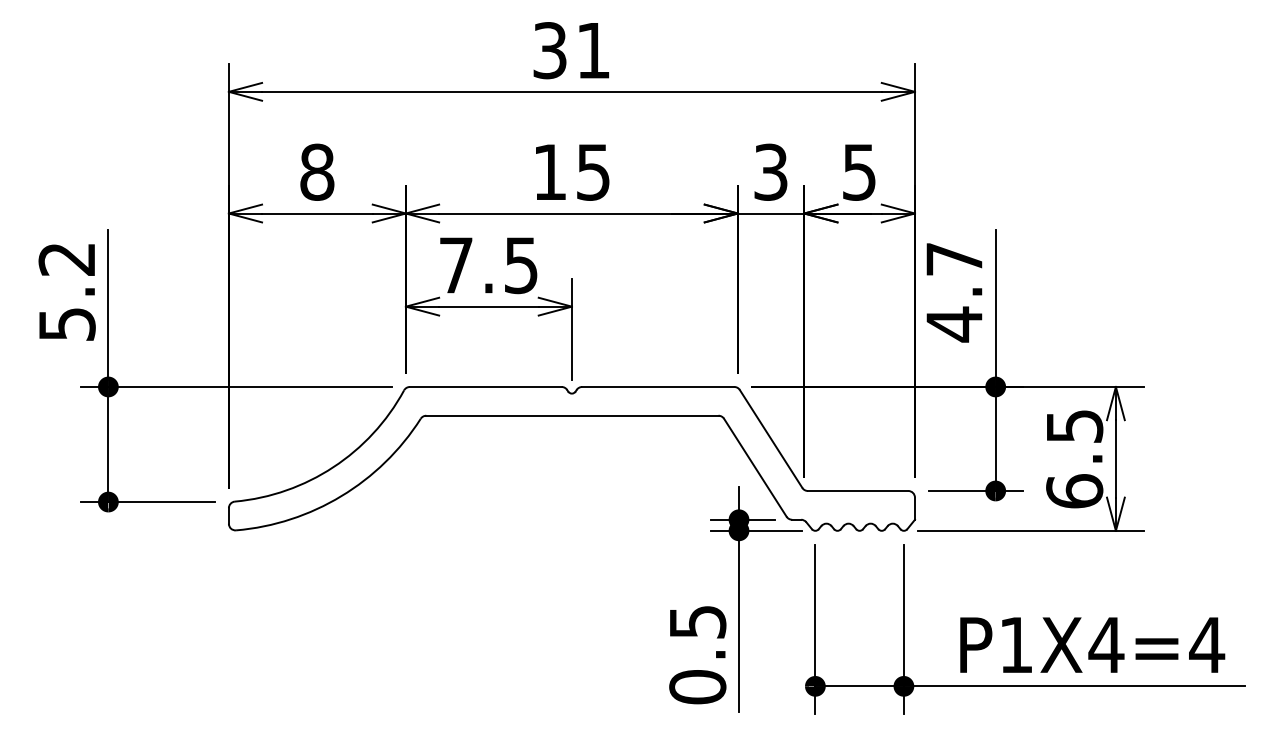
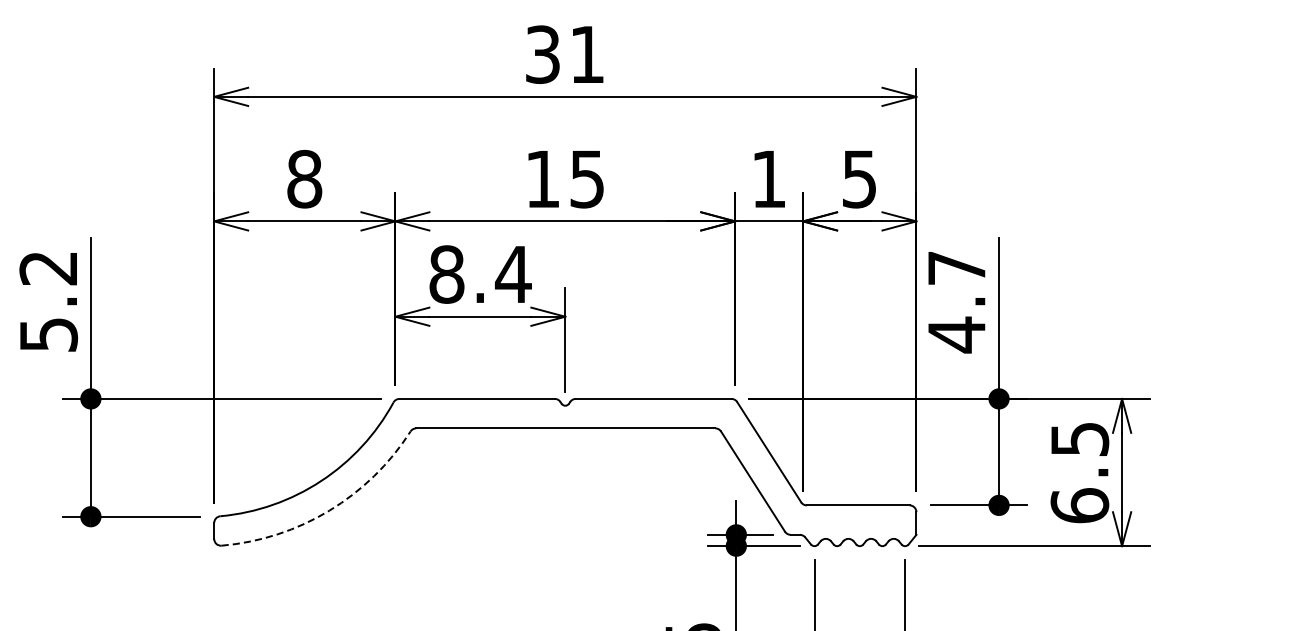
text: (770, 171) -> (768, 178), 3 -> 1
text: (489, 265) -> (480, 274), 7.5 -> 8.4
arc: (341, 496) -> (329, 511), solid -> dashed

